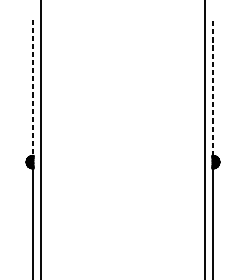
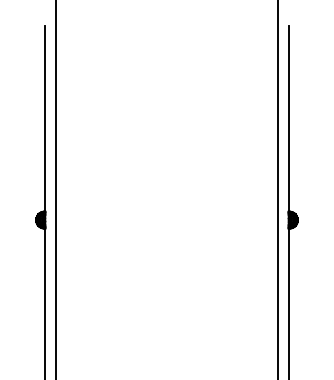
line: (33, 88) -> (45, 119), dashed -> solid
line: (212, 88) -> (288, 119), dashed -> solid

